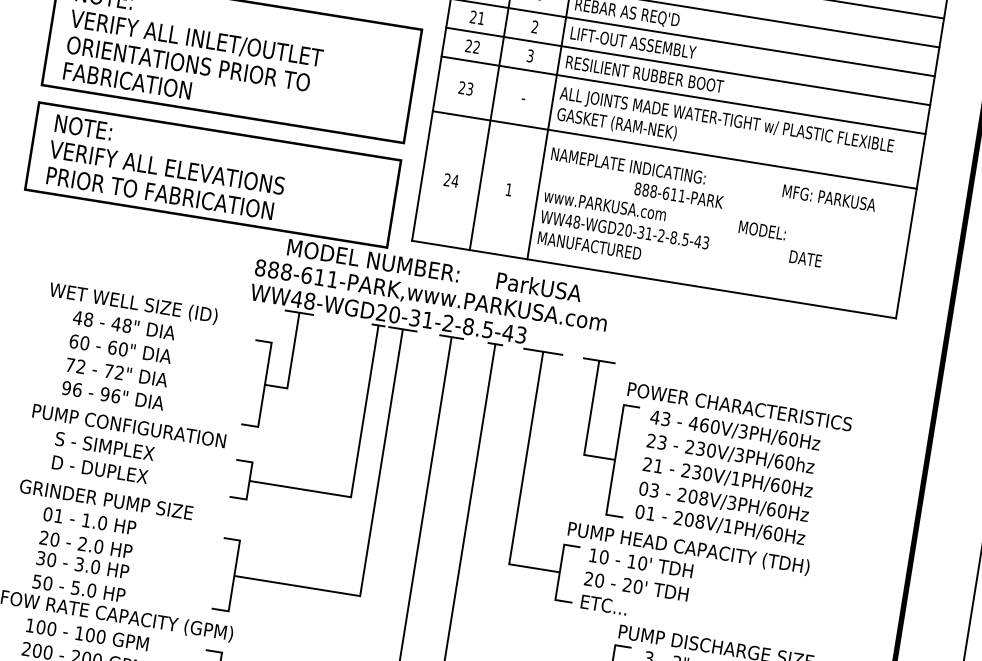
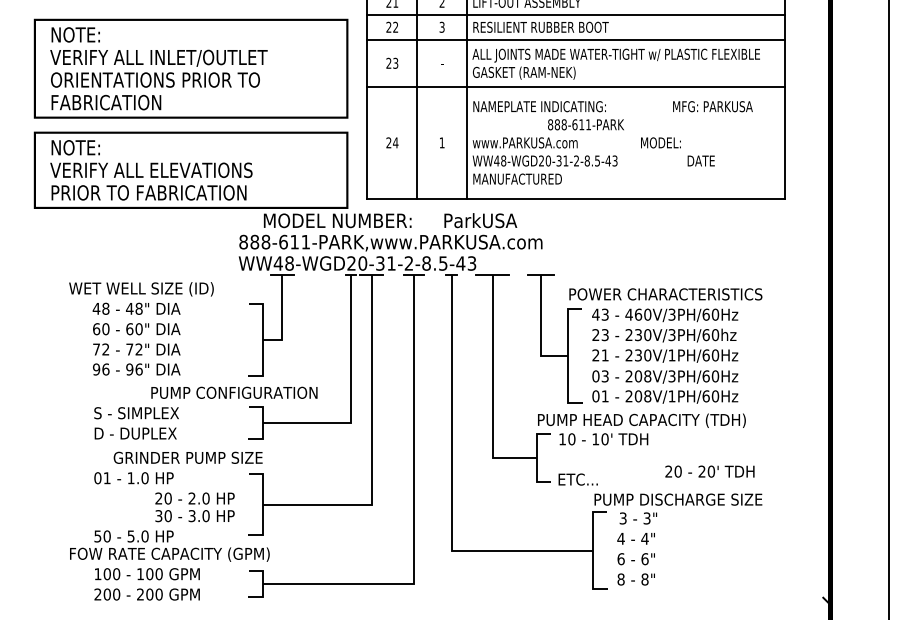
text: (129, 425) -> (234, 392), moved
text: (105, 499) -> (187, 457), moved
text: (83, 554) -> (194, 507), moved
text: (635, 586) -> (709, 471), moved

